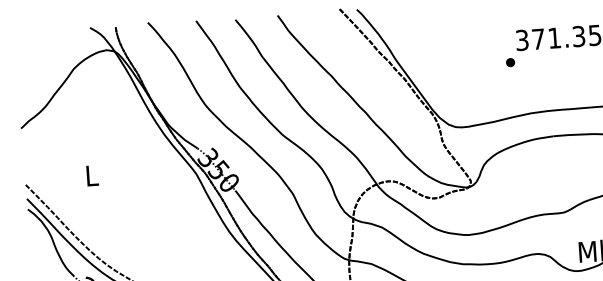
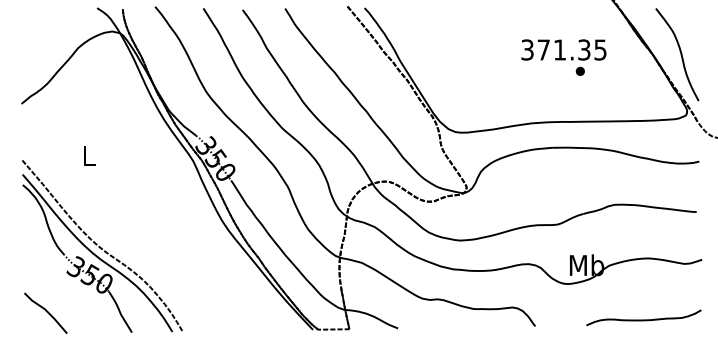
part: (509, 61) -> (579, 70), moved

